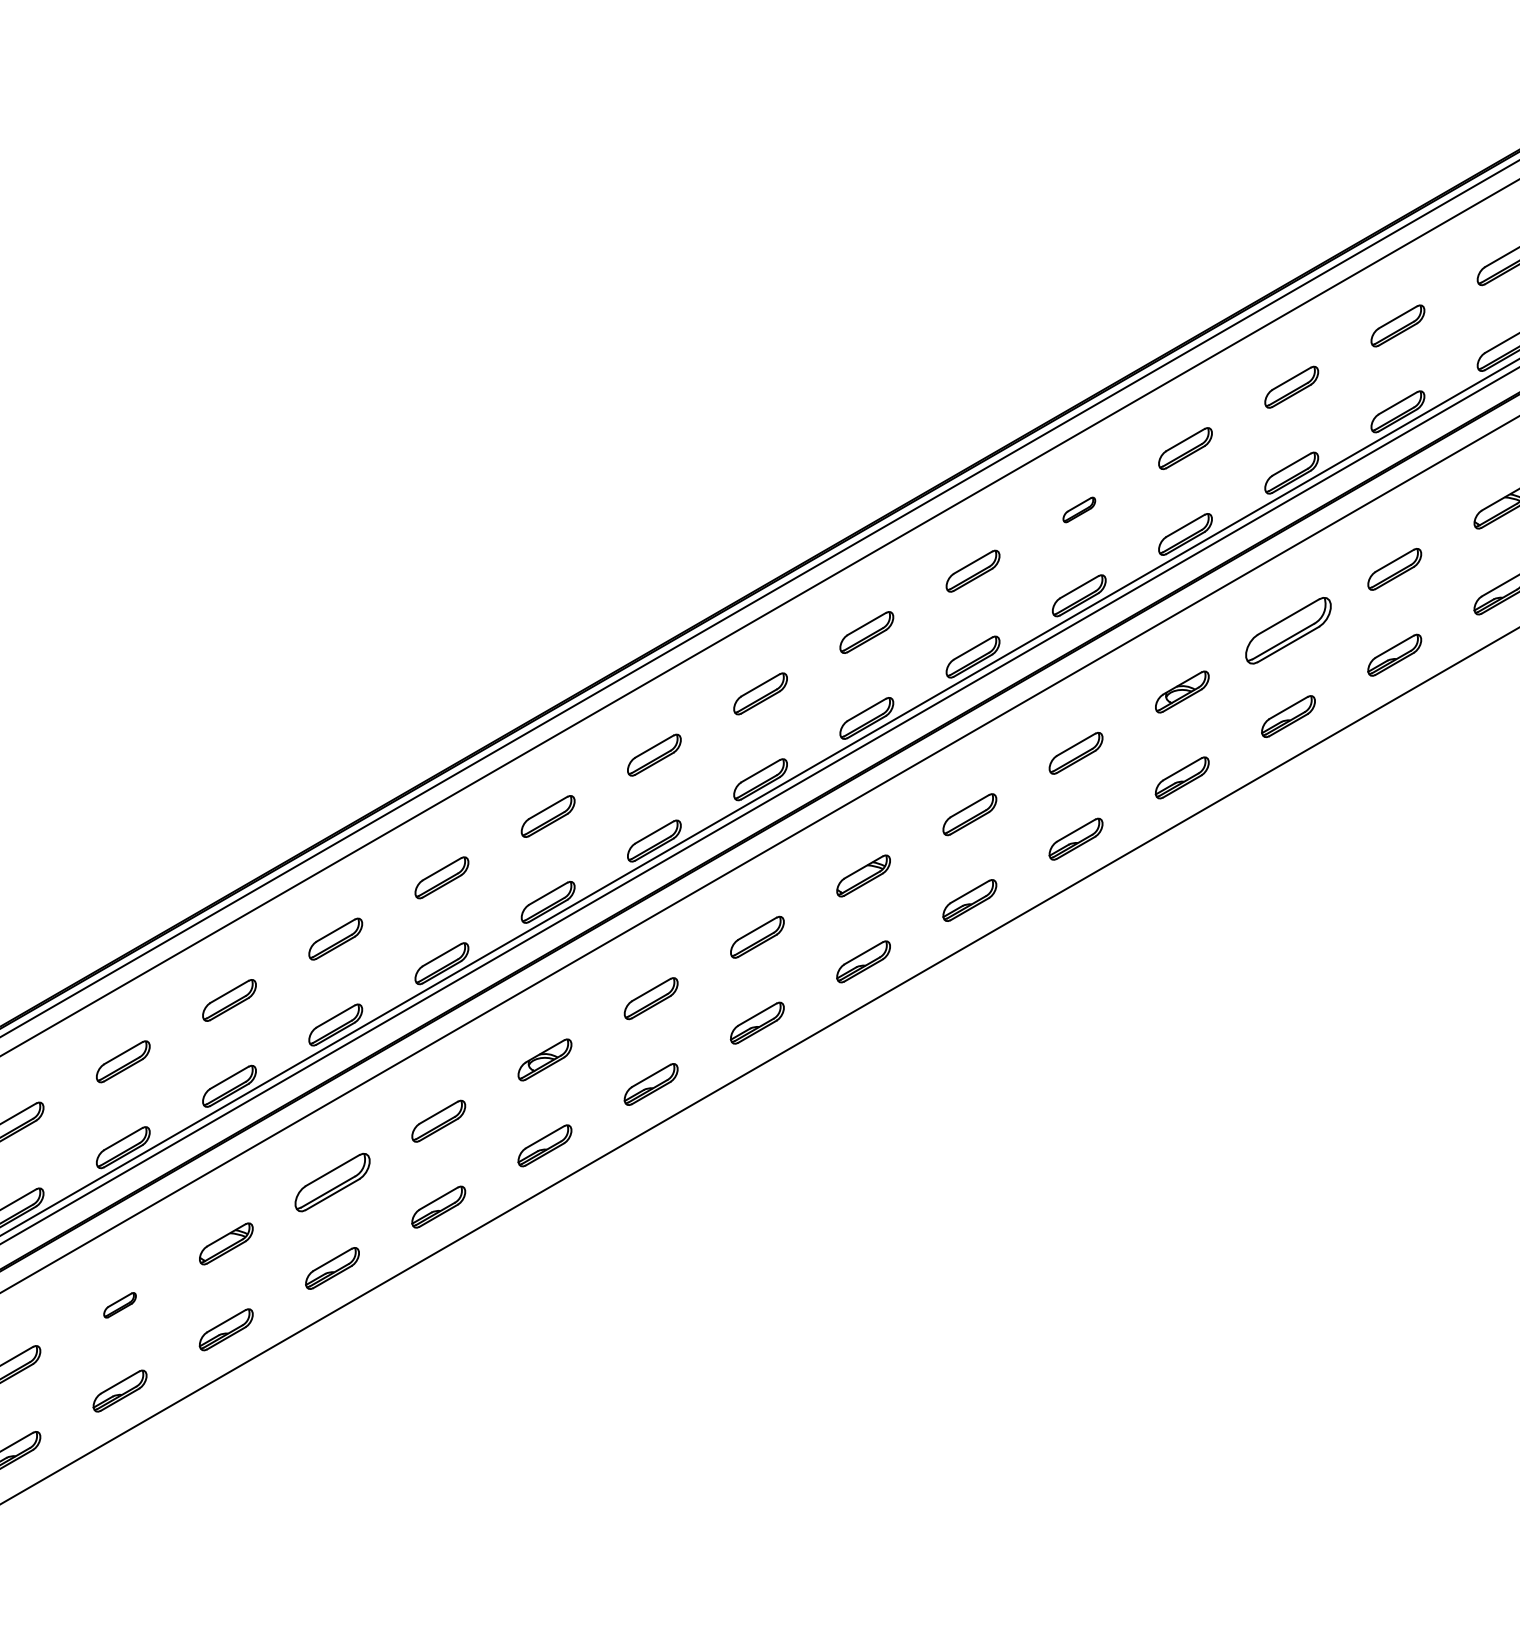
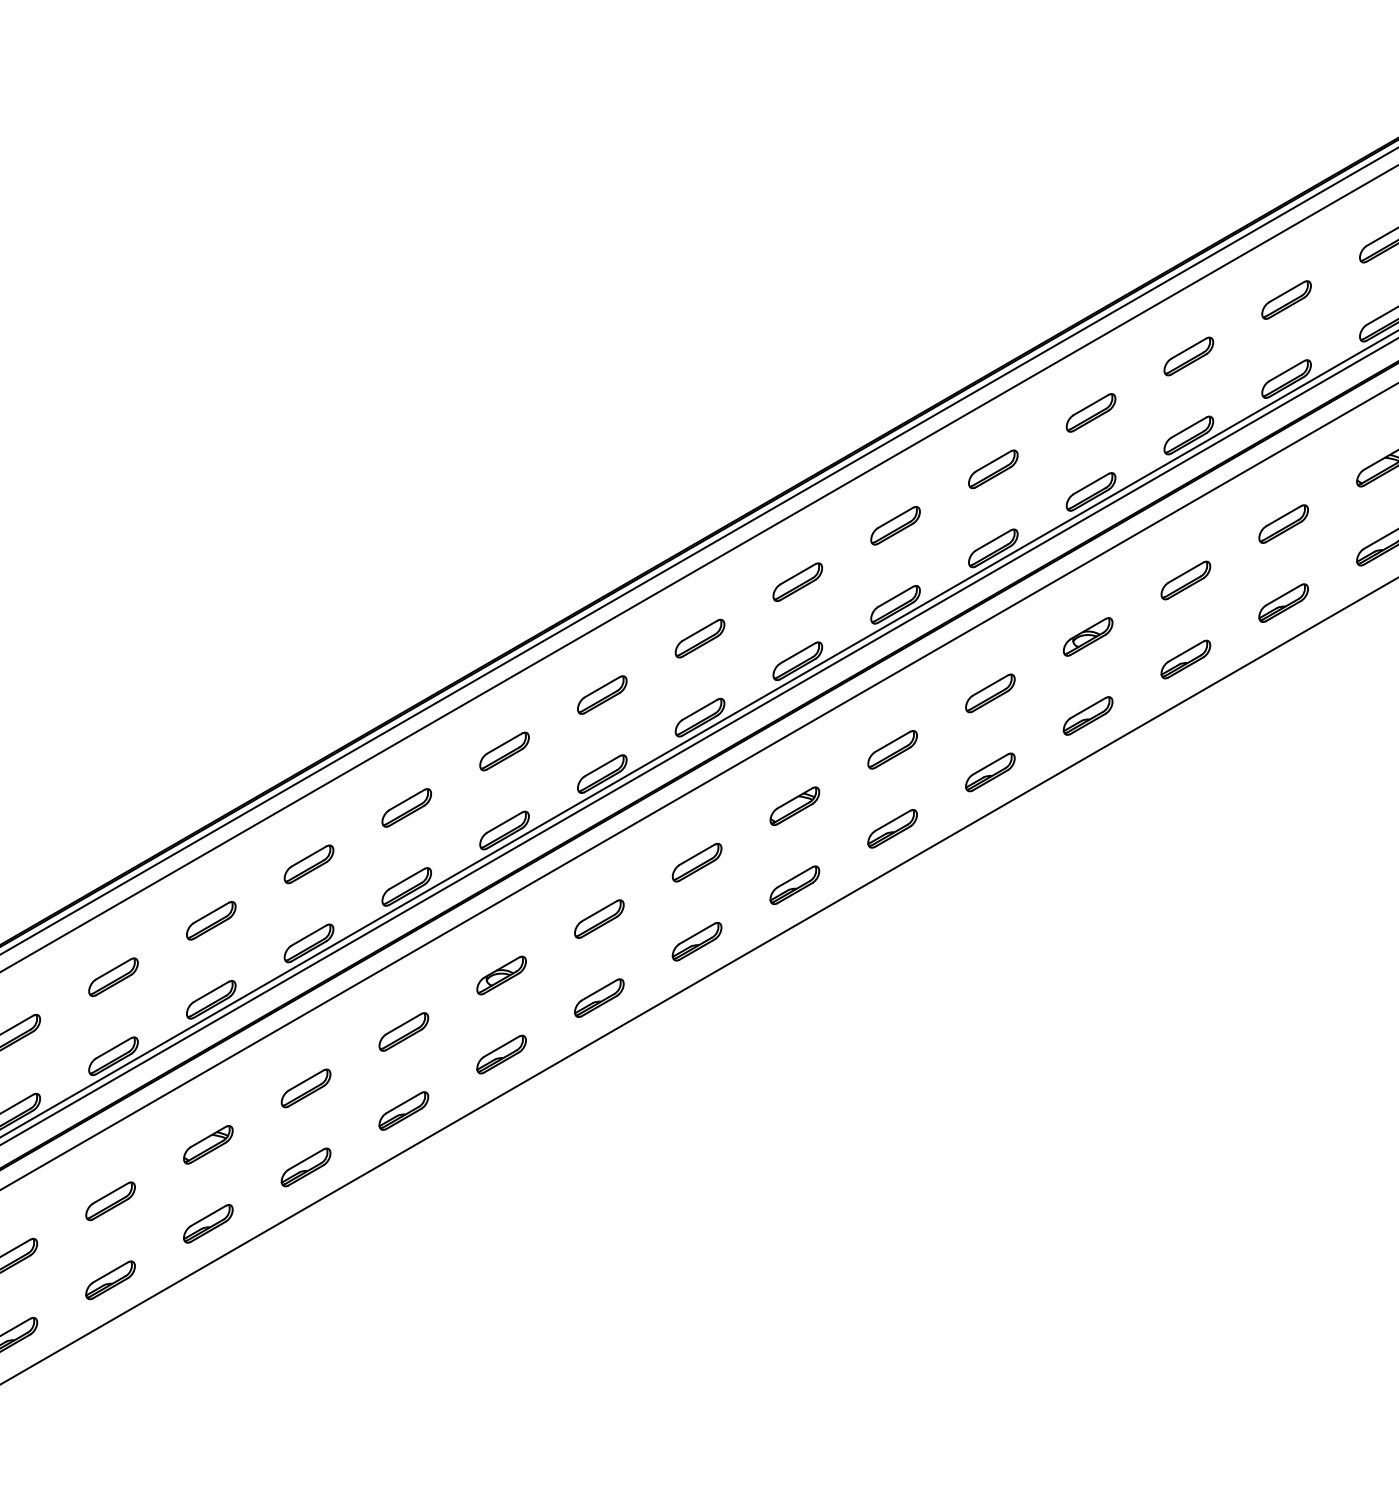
part: (1079, 510) -> (993, 469), size x1.67
part: (1288, 630) -> (1185, 580), size x0.62
part: (331, 1182) -> (305, 1088), size x0.71
part: (119, 1305) -> (110, 1201), size x1.67

